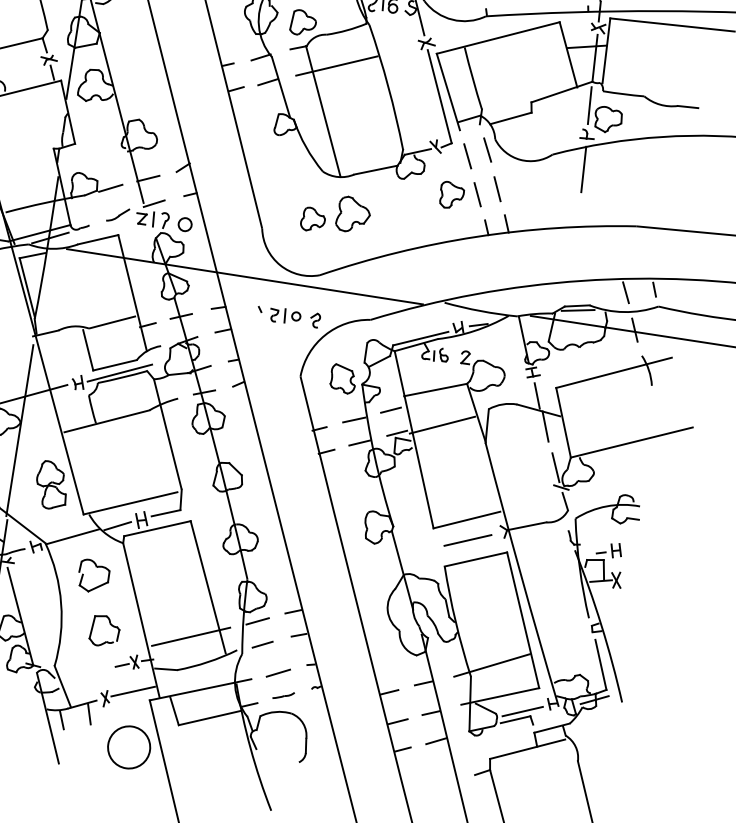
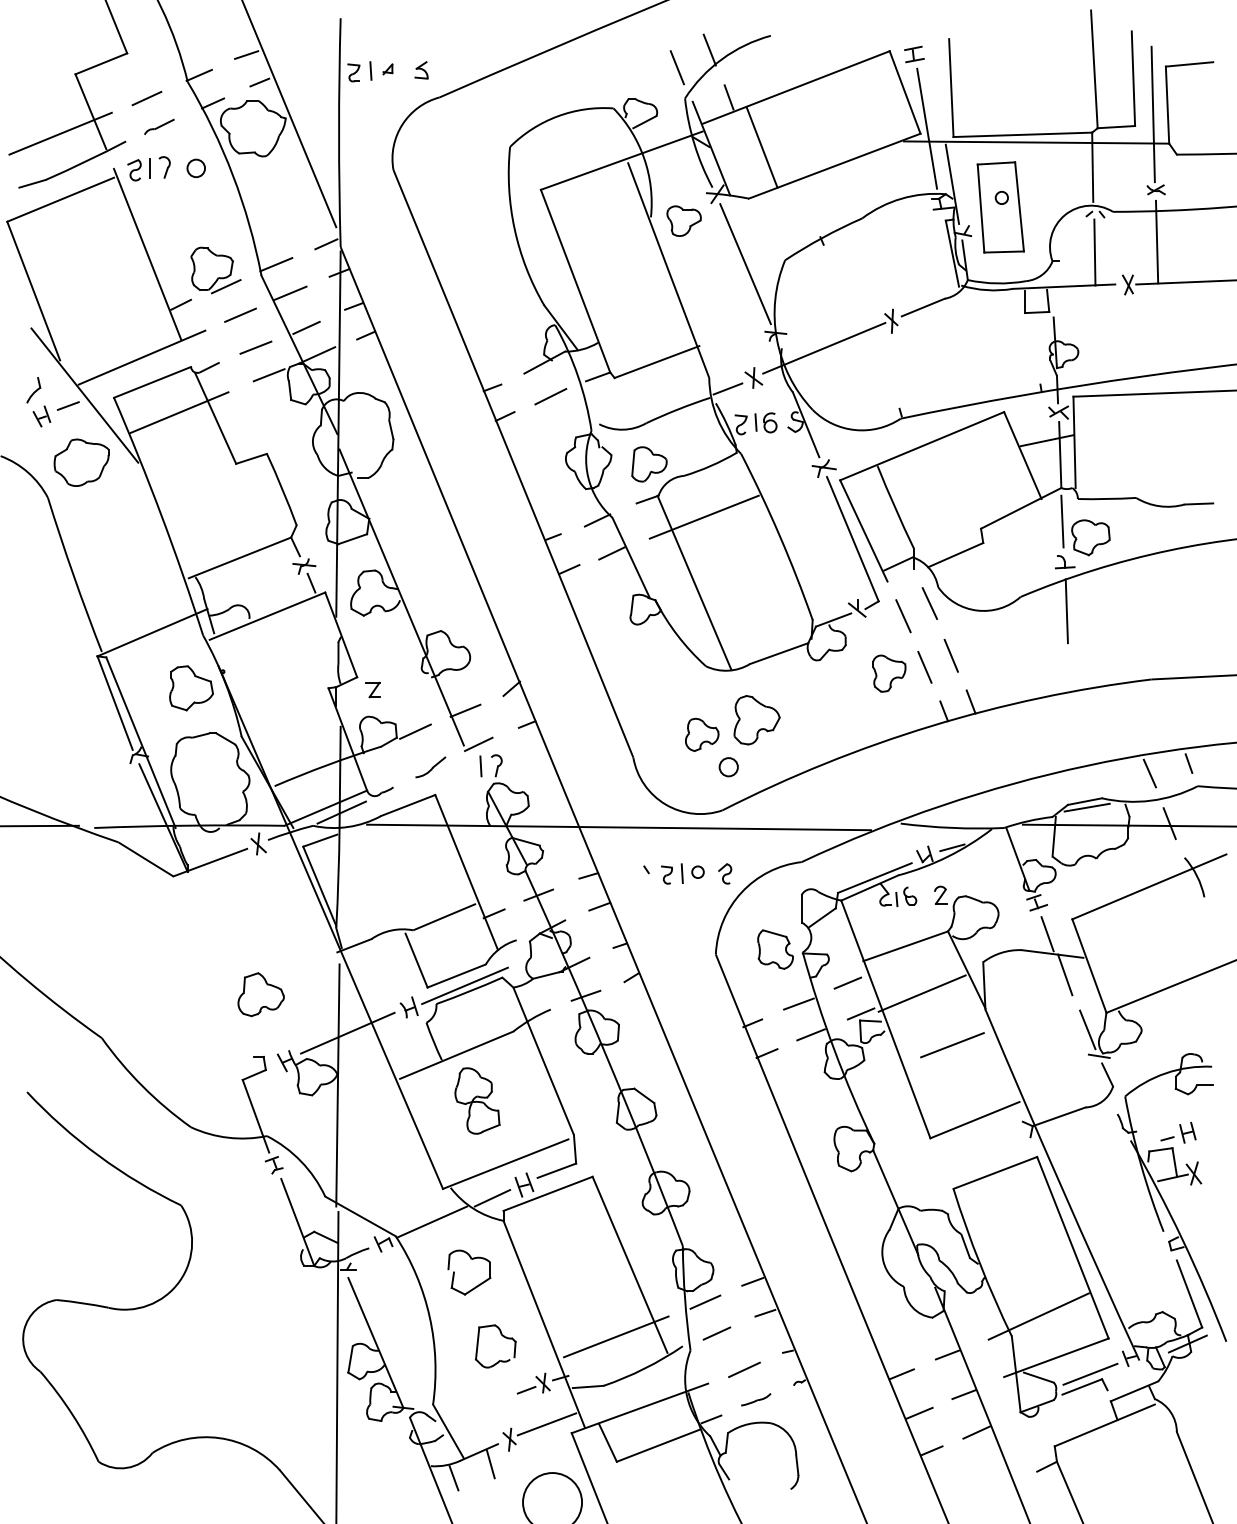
part: (141, 218) -> (372, 689), moved
circle: (184, 224) -> (728, 767), moved
part: (52, 485) -> (477, 1100), moved
line: (467, 540) -> (952, 1045), moved

